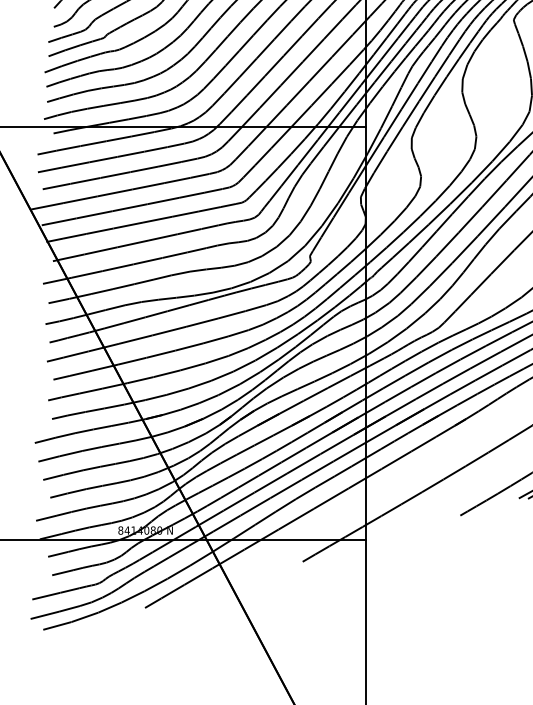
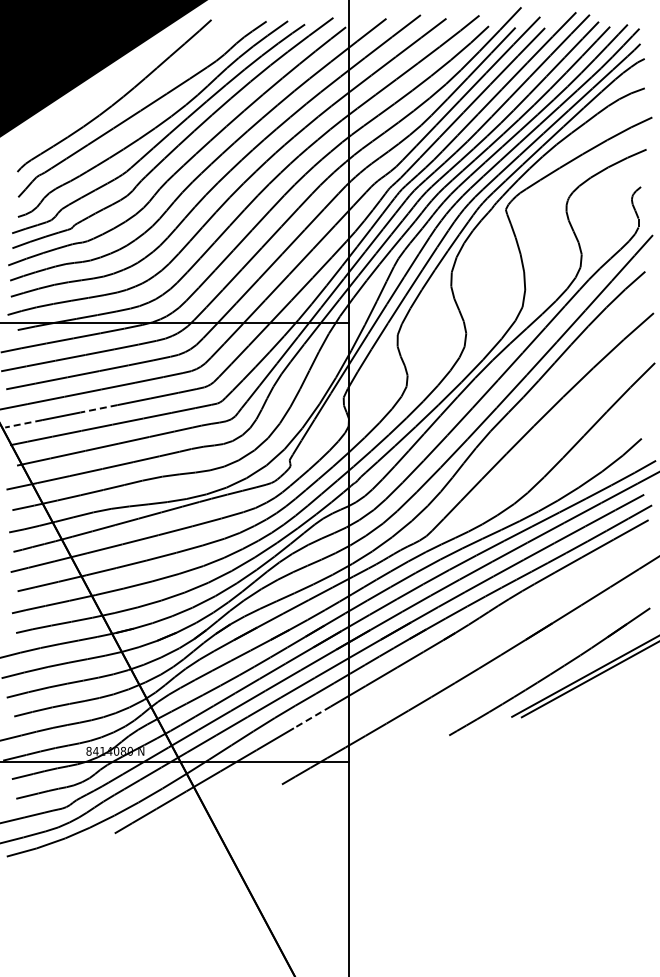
line: (129, 207) -> (98, 408), solid -> dashed
line: (59, 221) -> (23, 423), solid -> dashed
line: (330, 498) -> (311, 717), solid -> dashed

